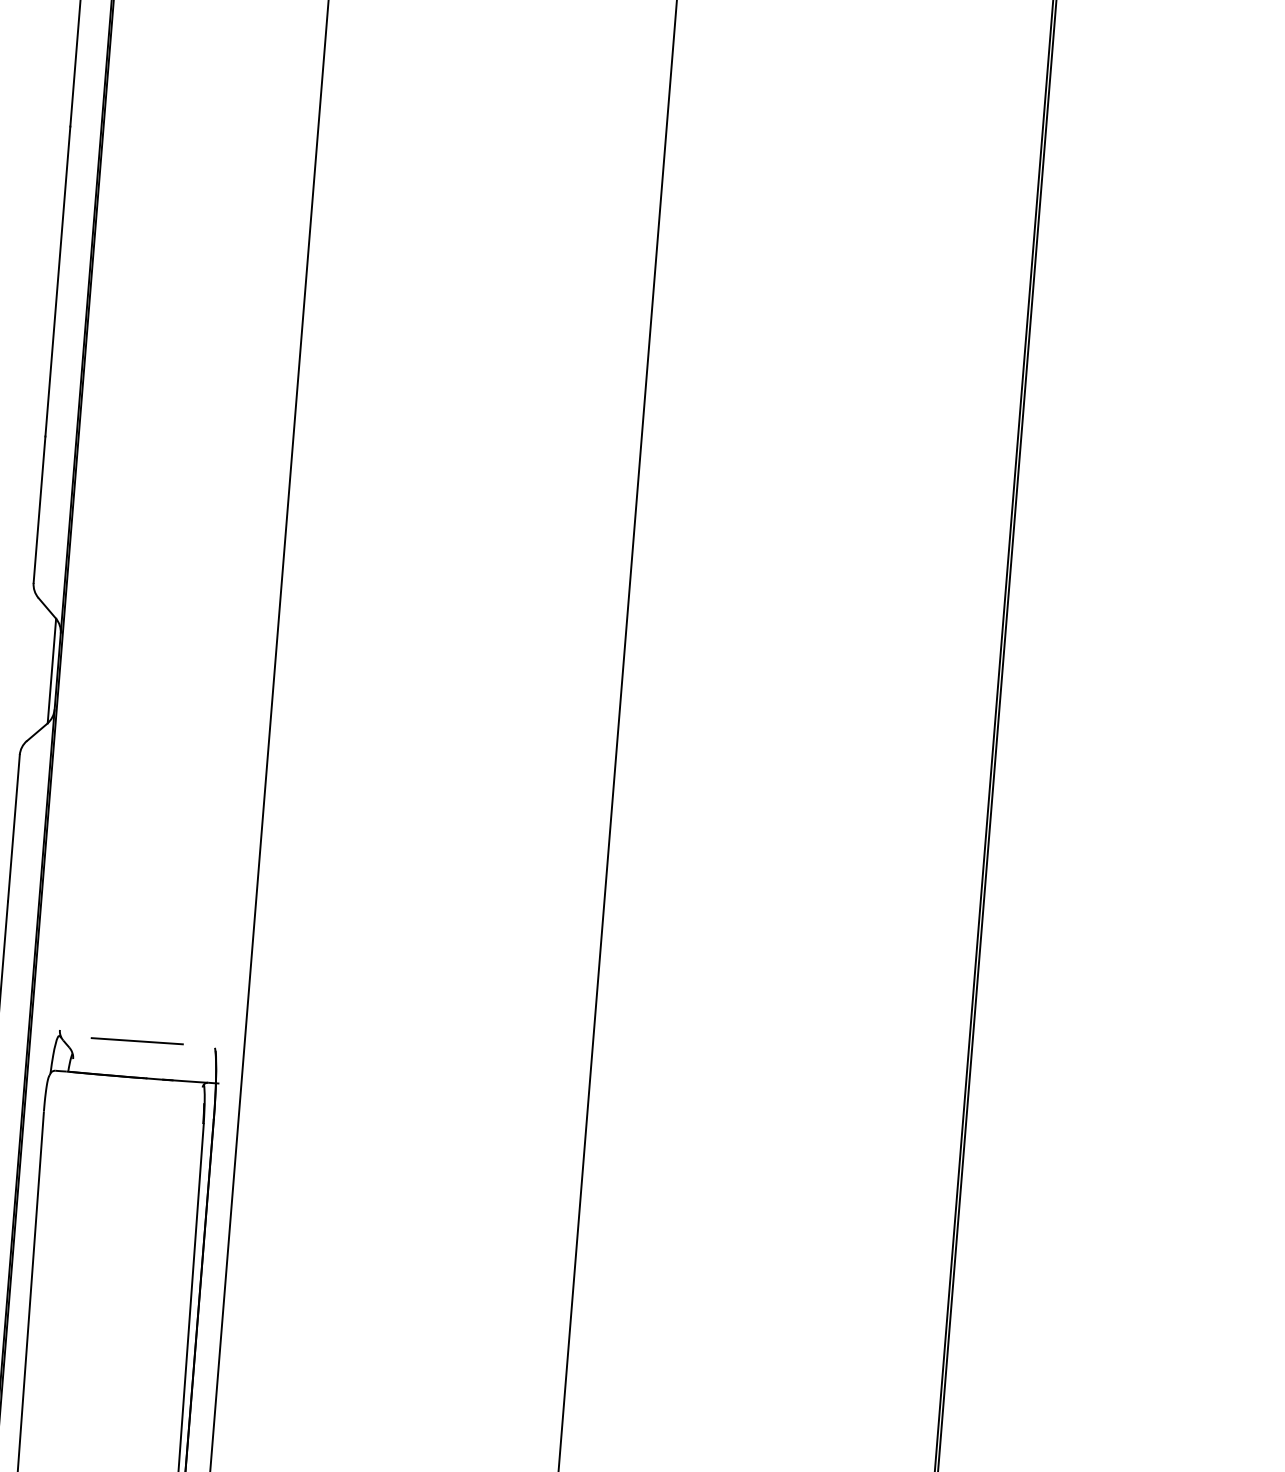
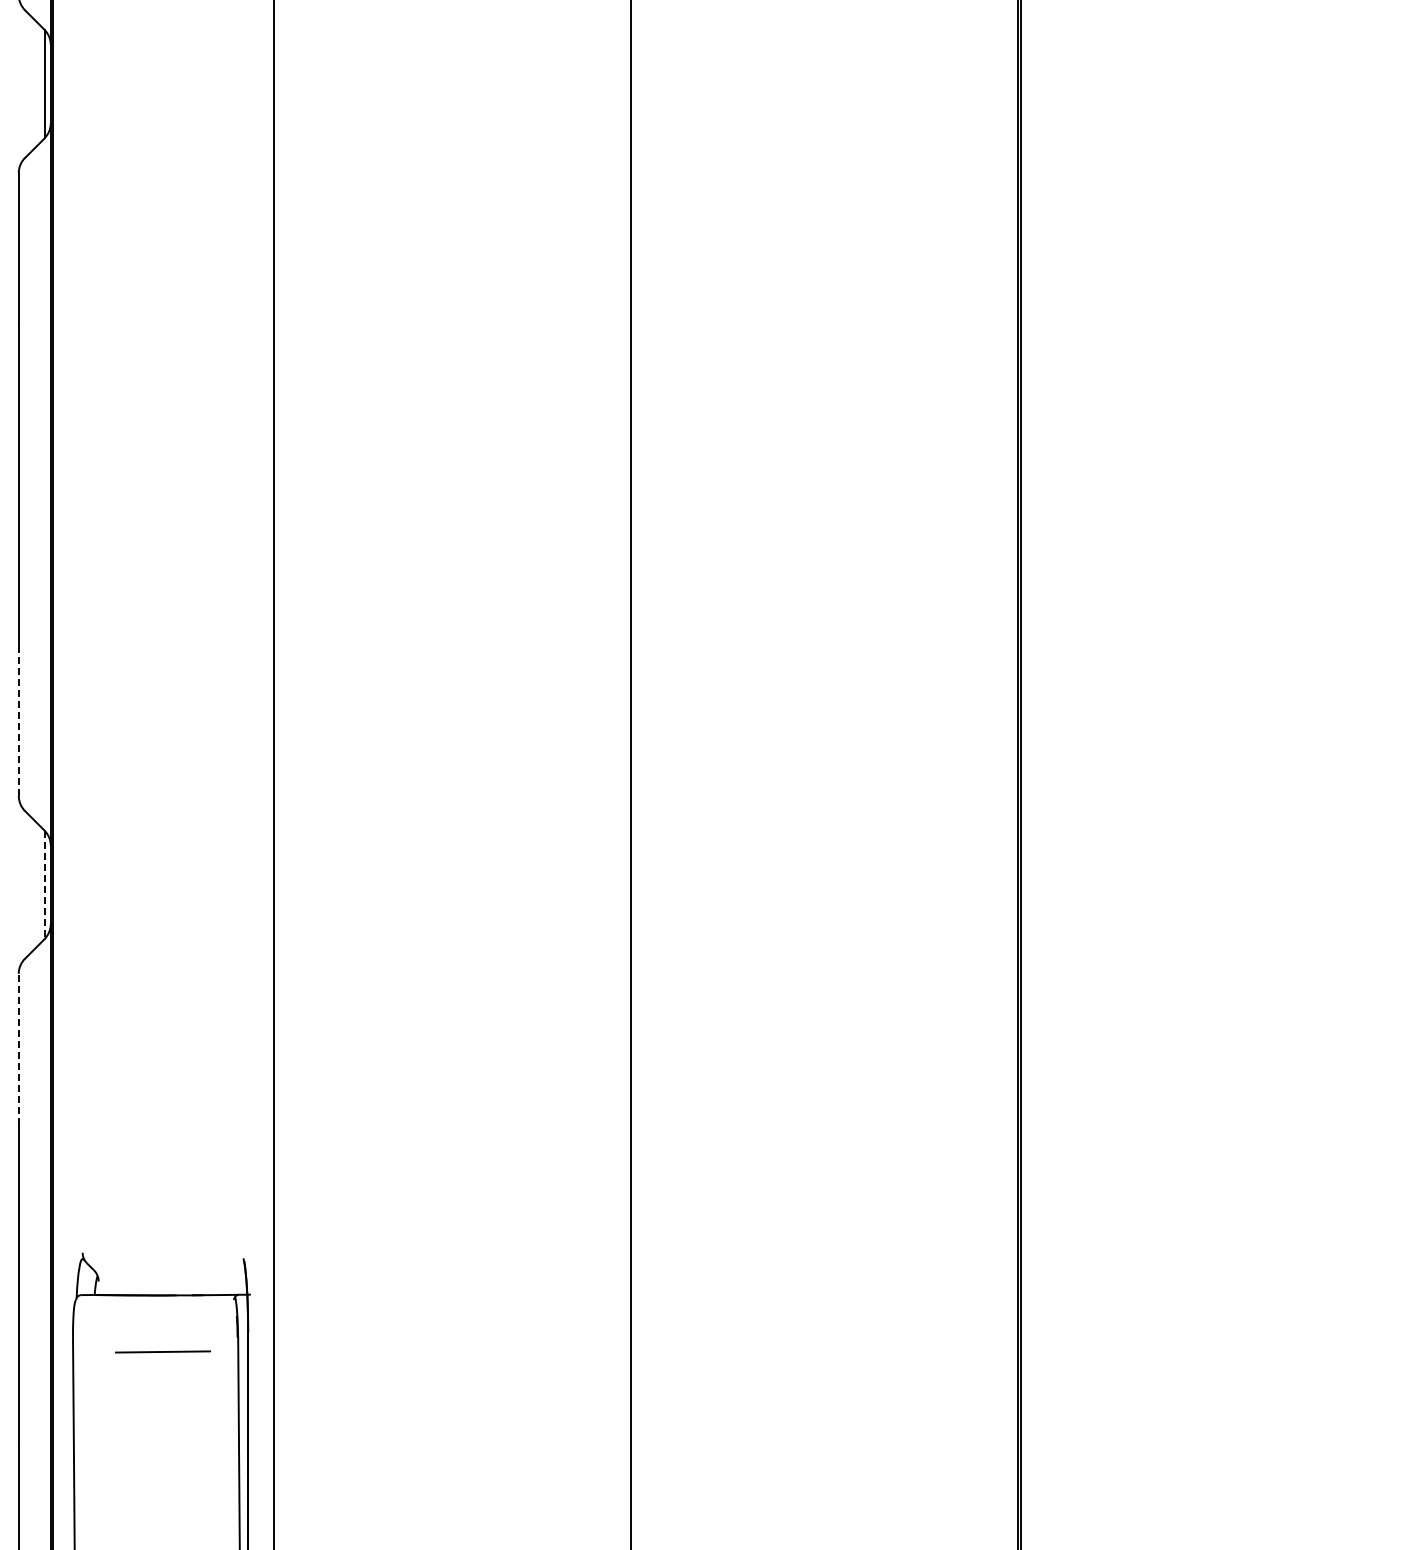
line: (39, 509) -> (18, 720), solid -> dashed
line: (51, 671) -> (44, 885), solid -> dashed
line: (13, 828) -> (18, 1049), solid -> dashed
line: (136, 1040) -> (162, 1351), moved

